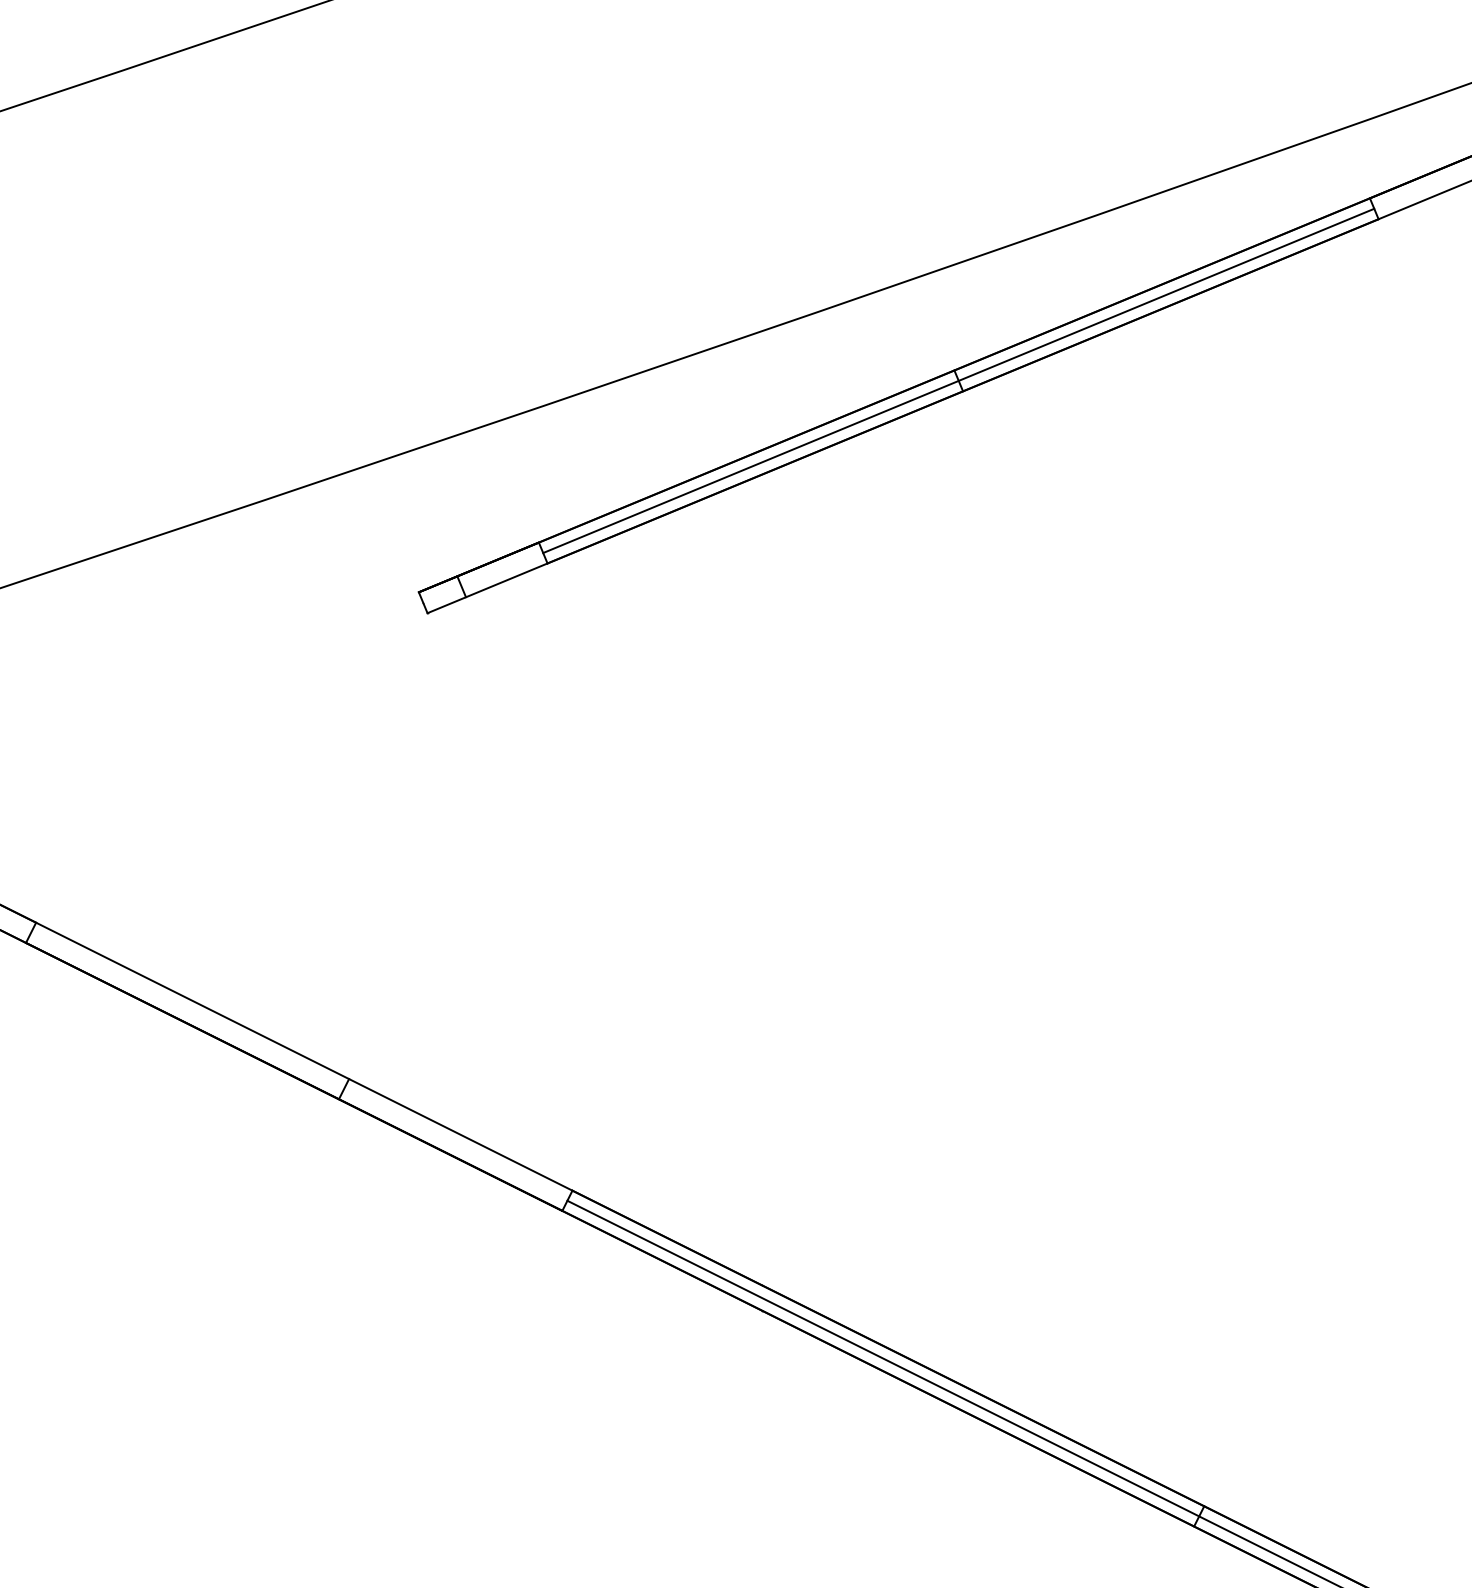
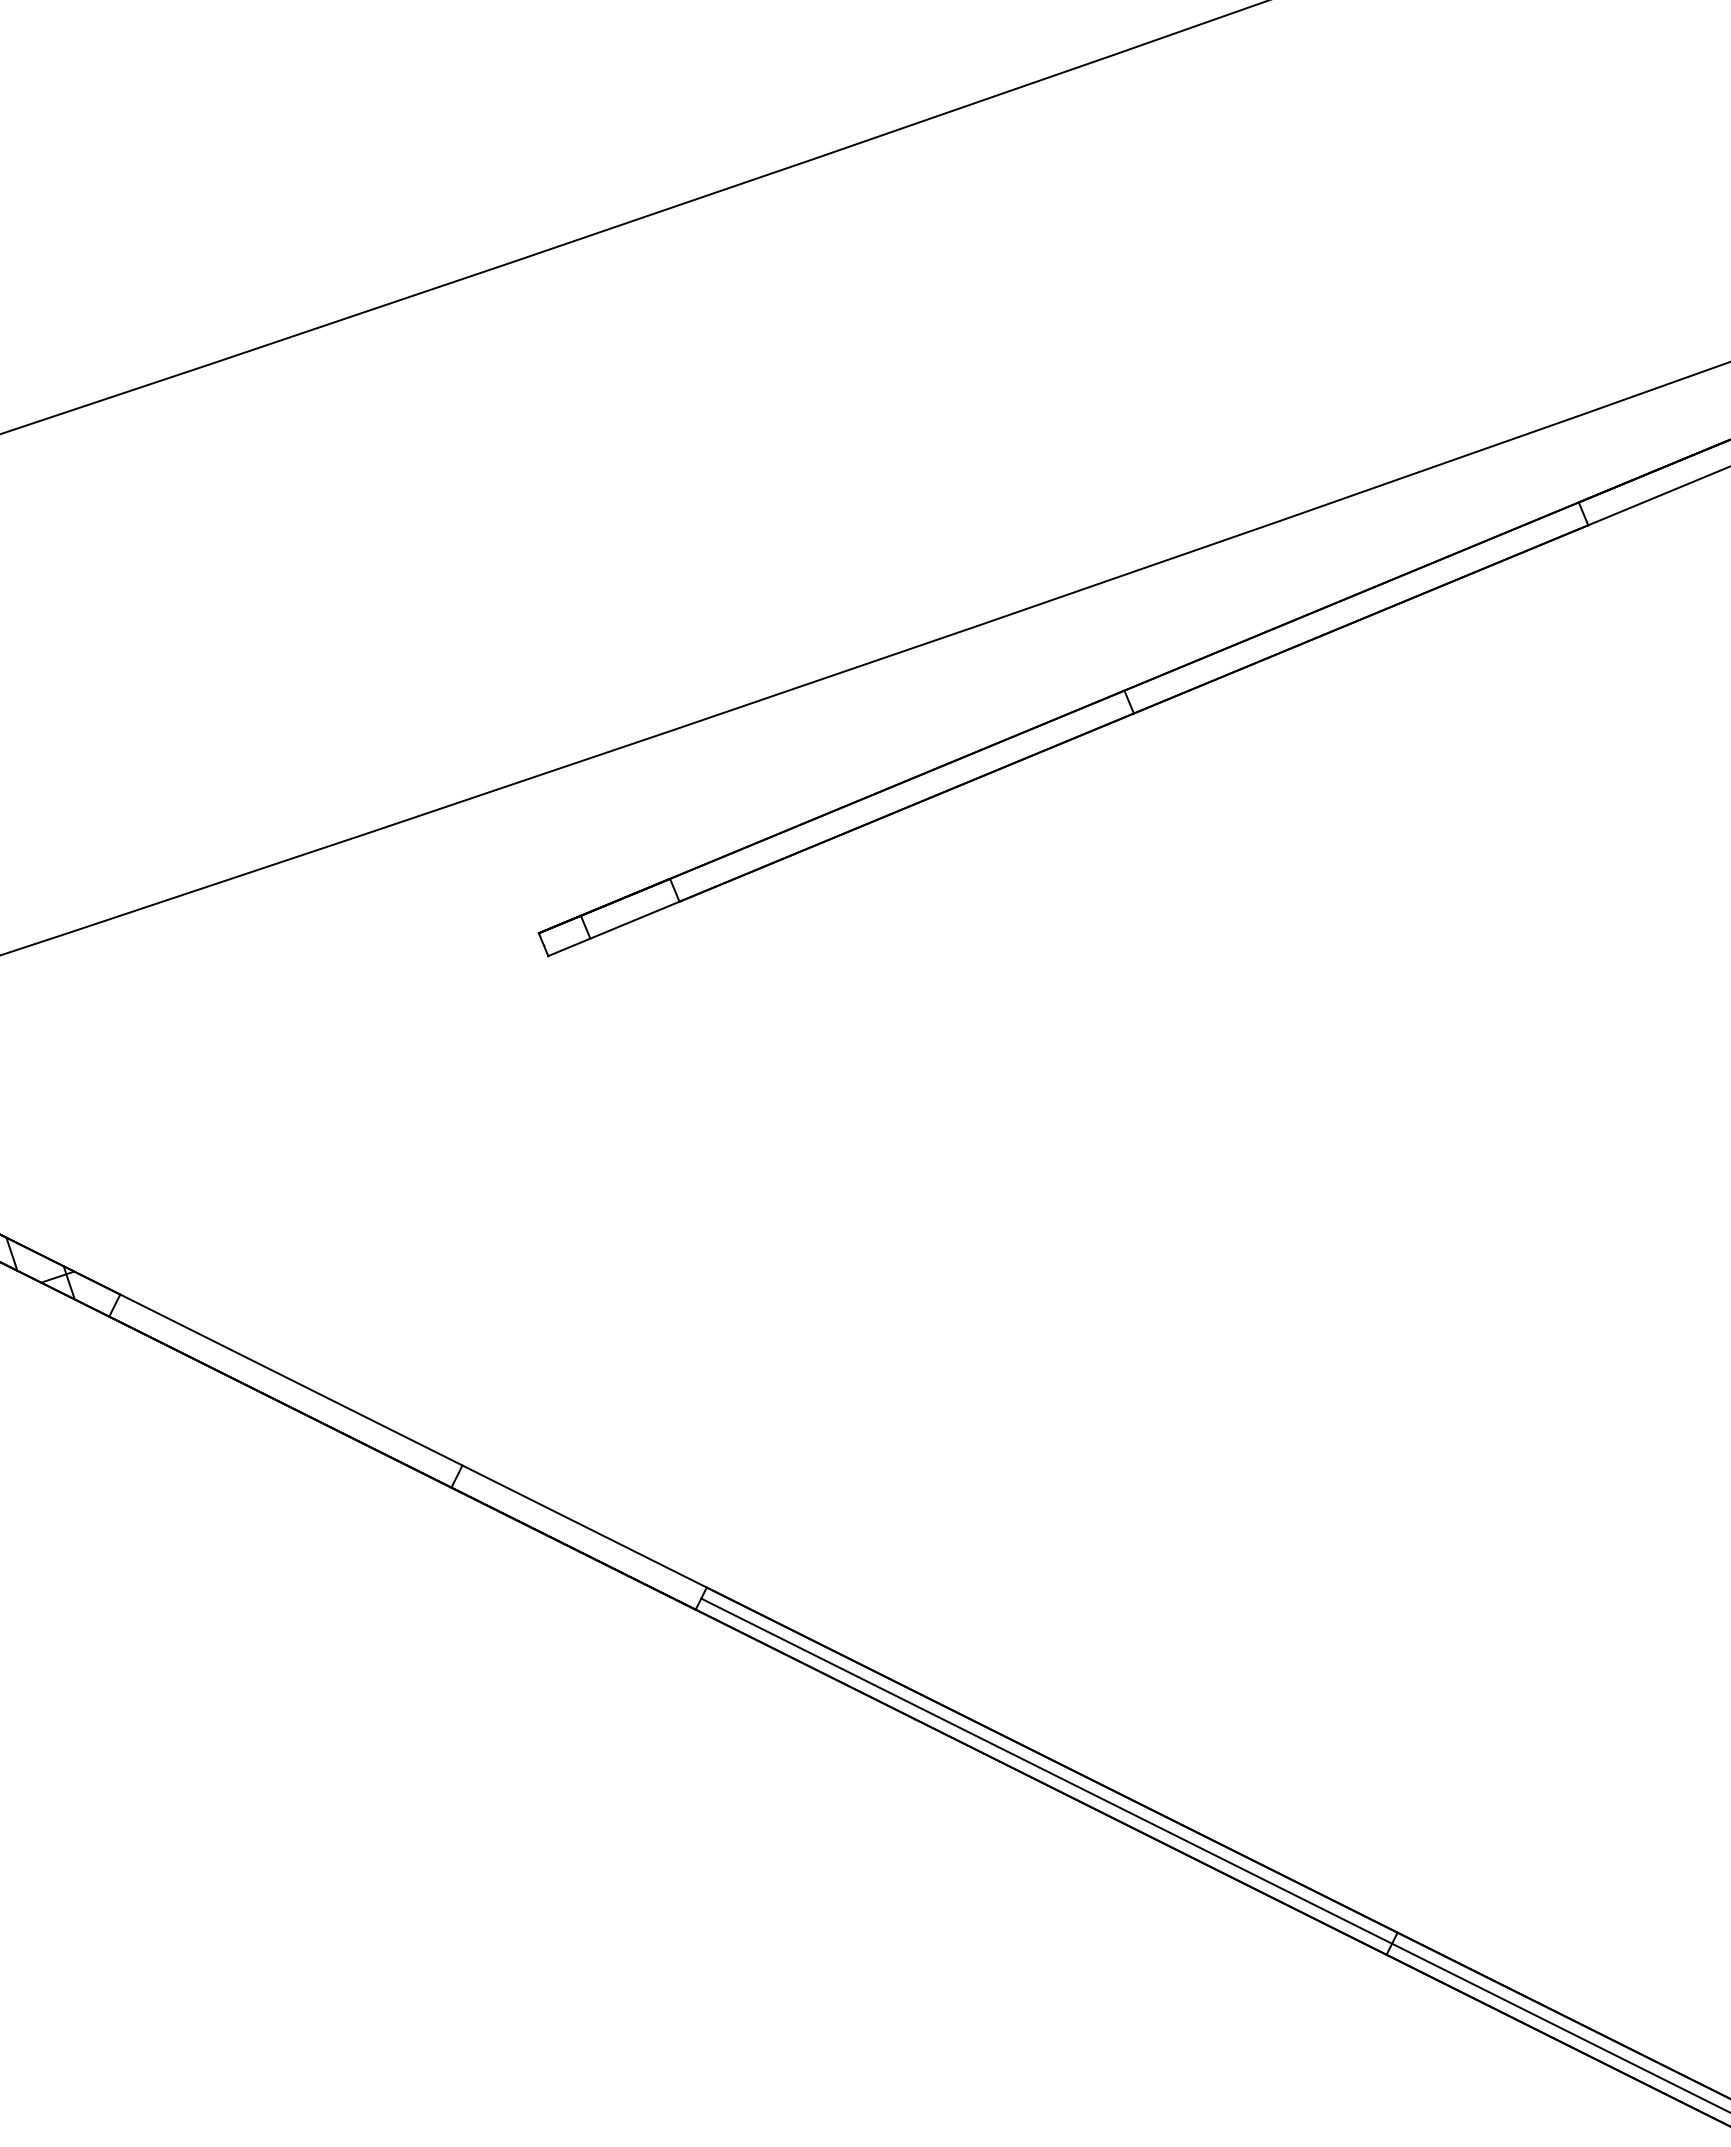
line: (958, 380) -> (1128, 701), removed

